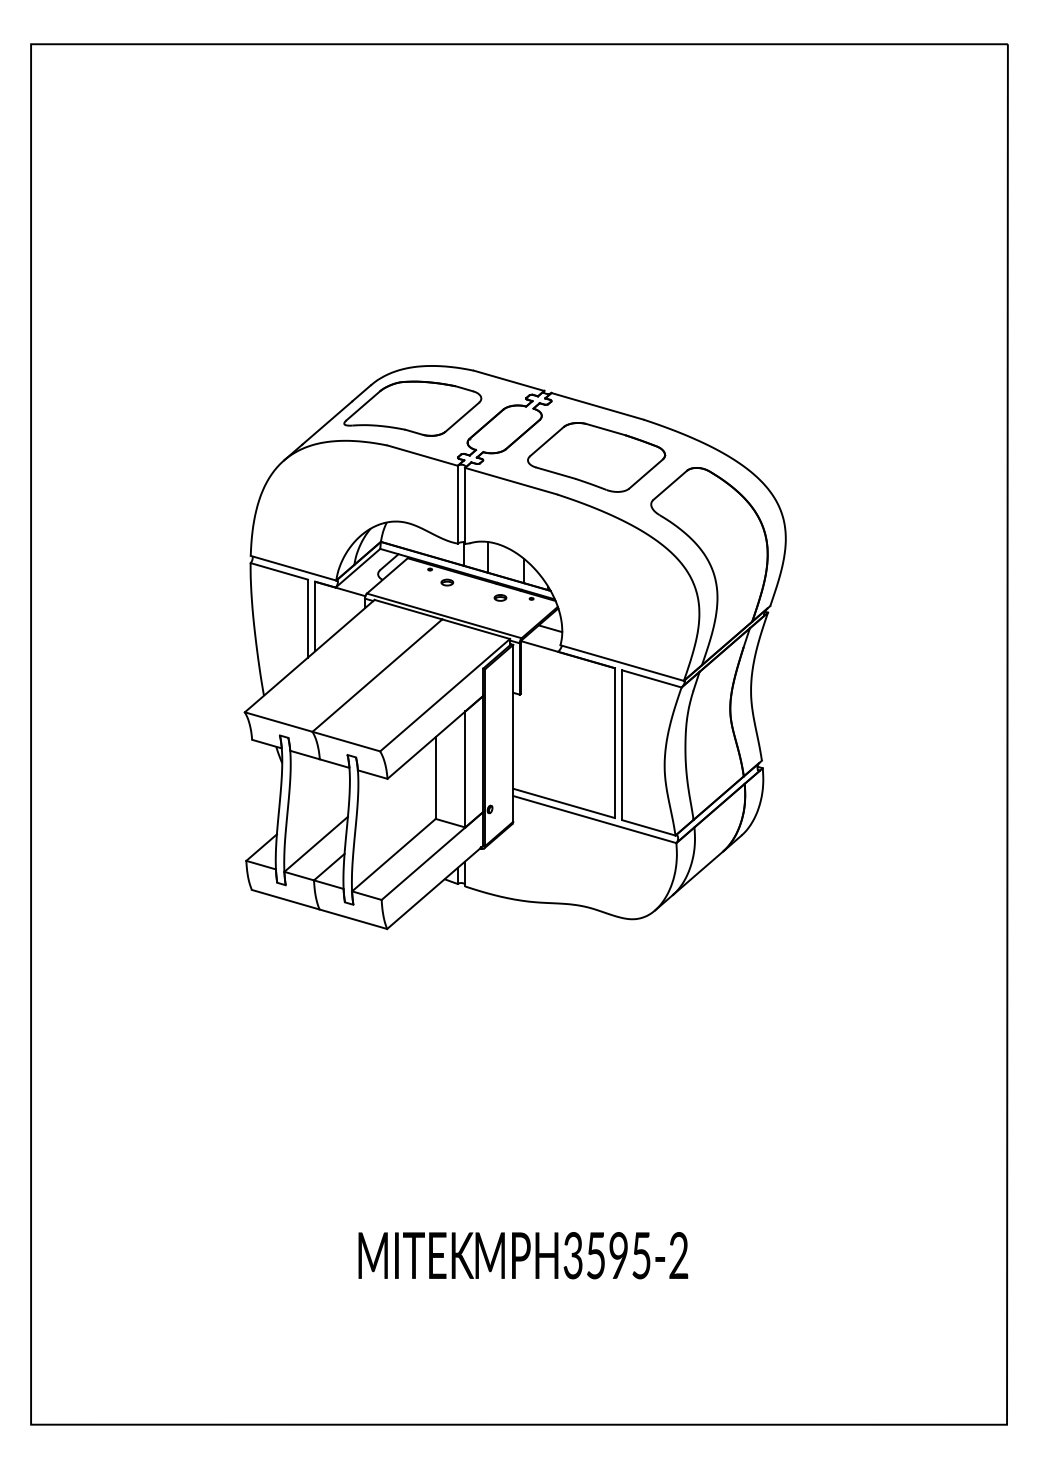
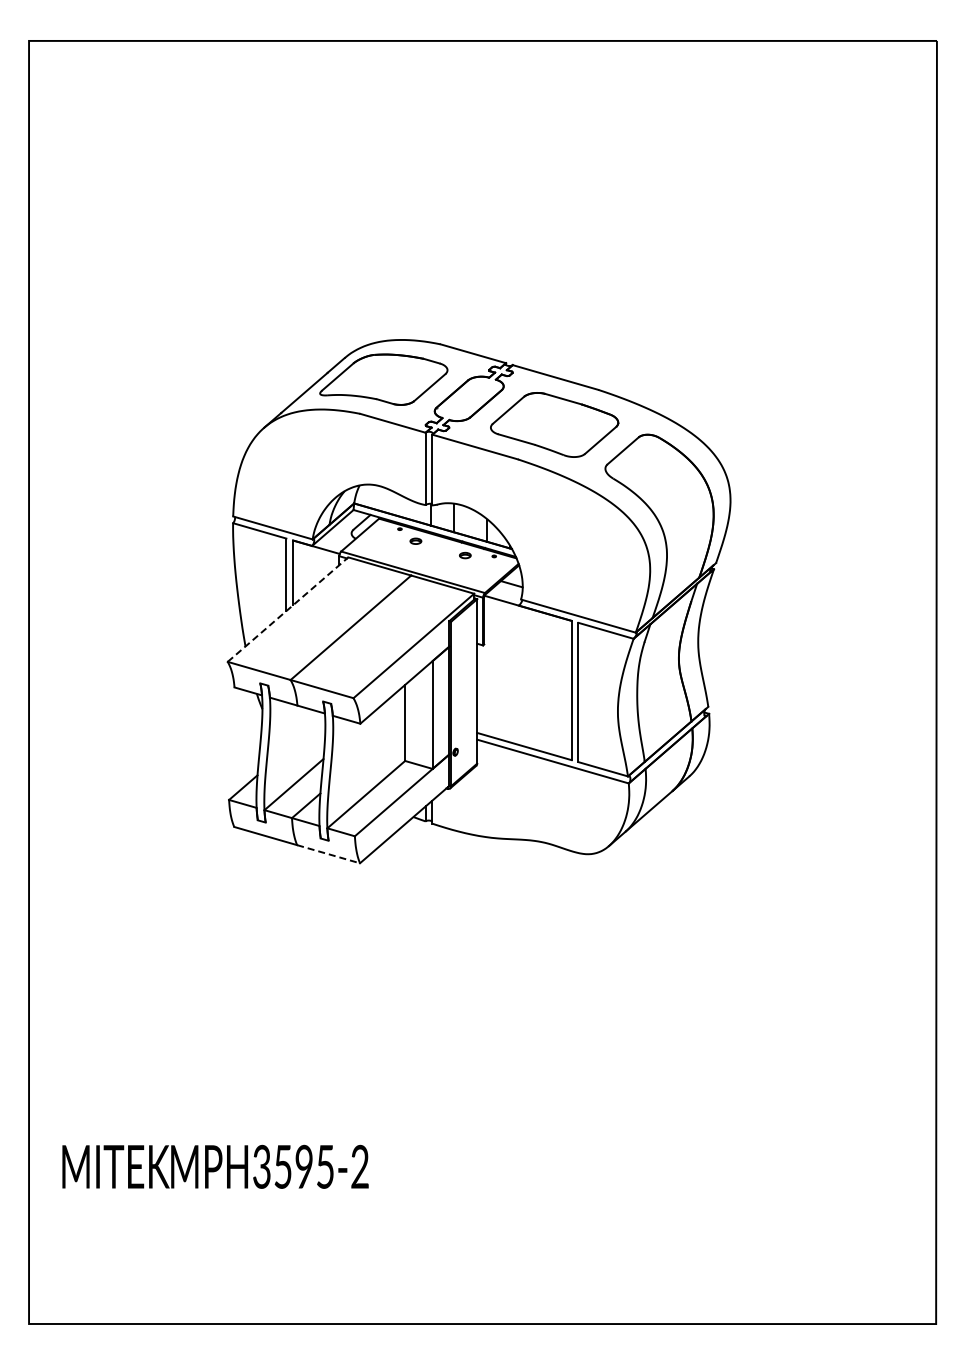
line: (310, 655) -> (288, 609), solid -> dashed
line: (353, 919) -> (328, 854), solid -> dashed
text: (523, 1255) -> (215, 1166), moved

